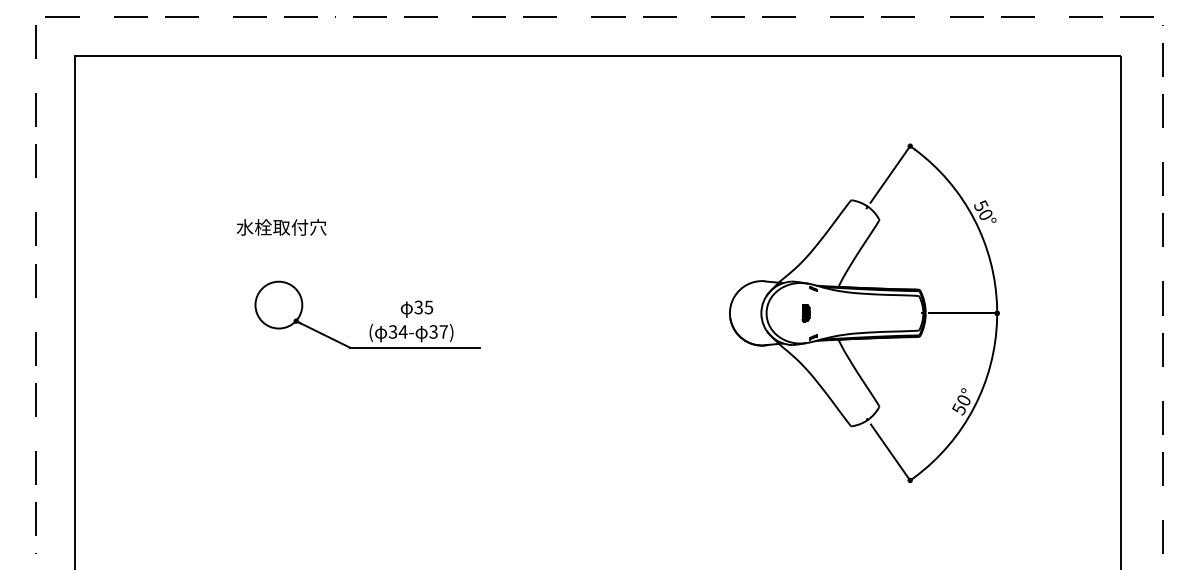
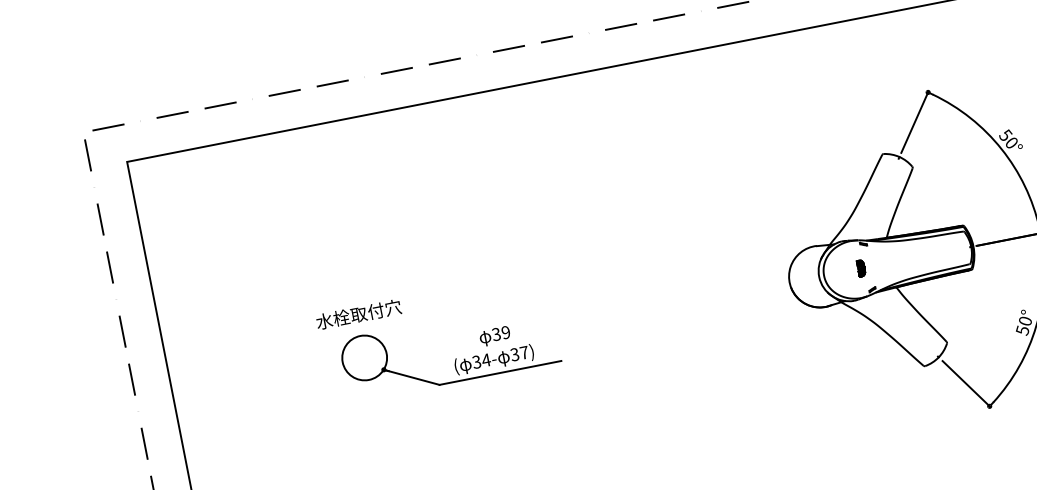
text: (281, 227) -> (358, 314), moved
text: (428, 307) -> (505, 332), 35 -> 39

